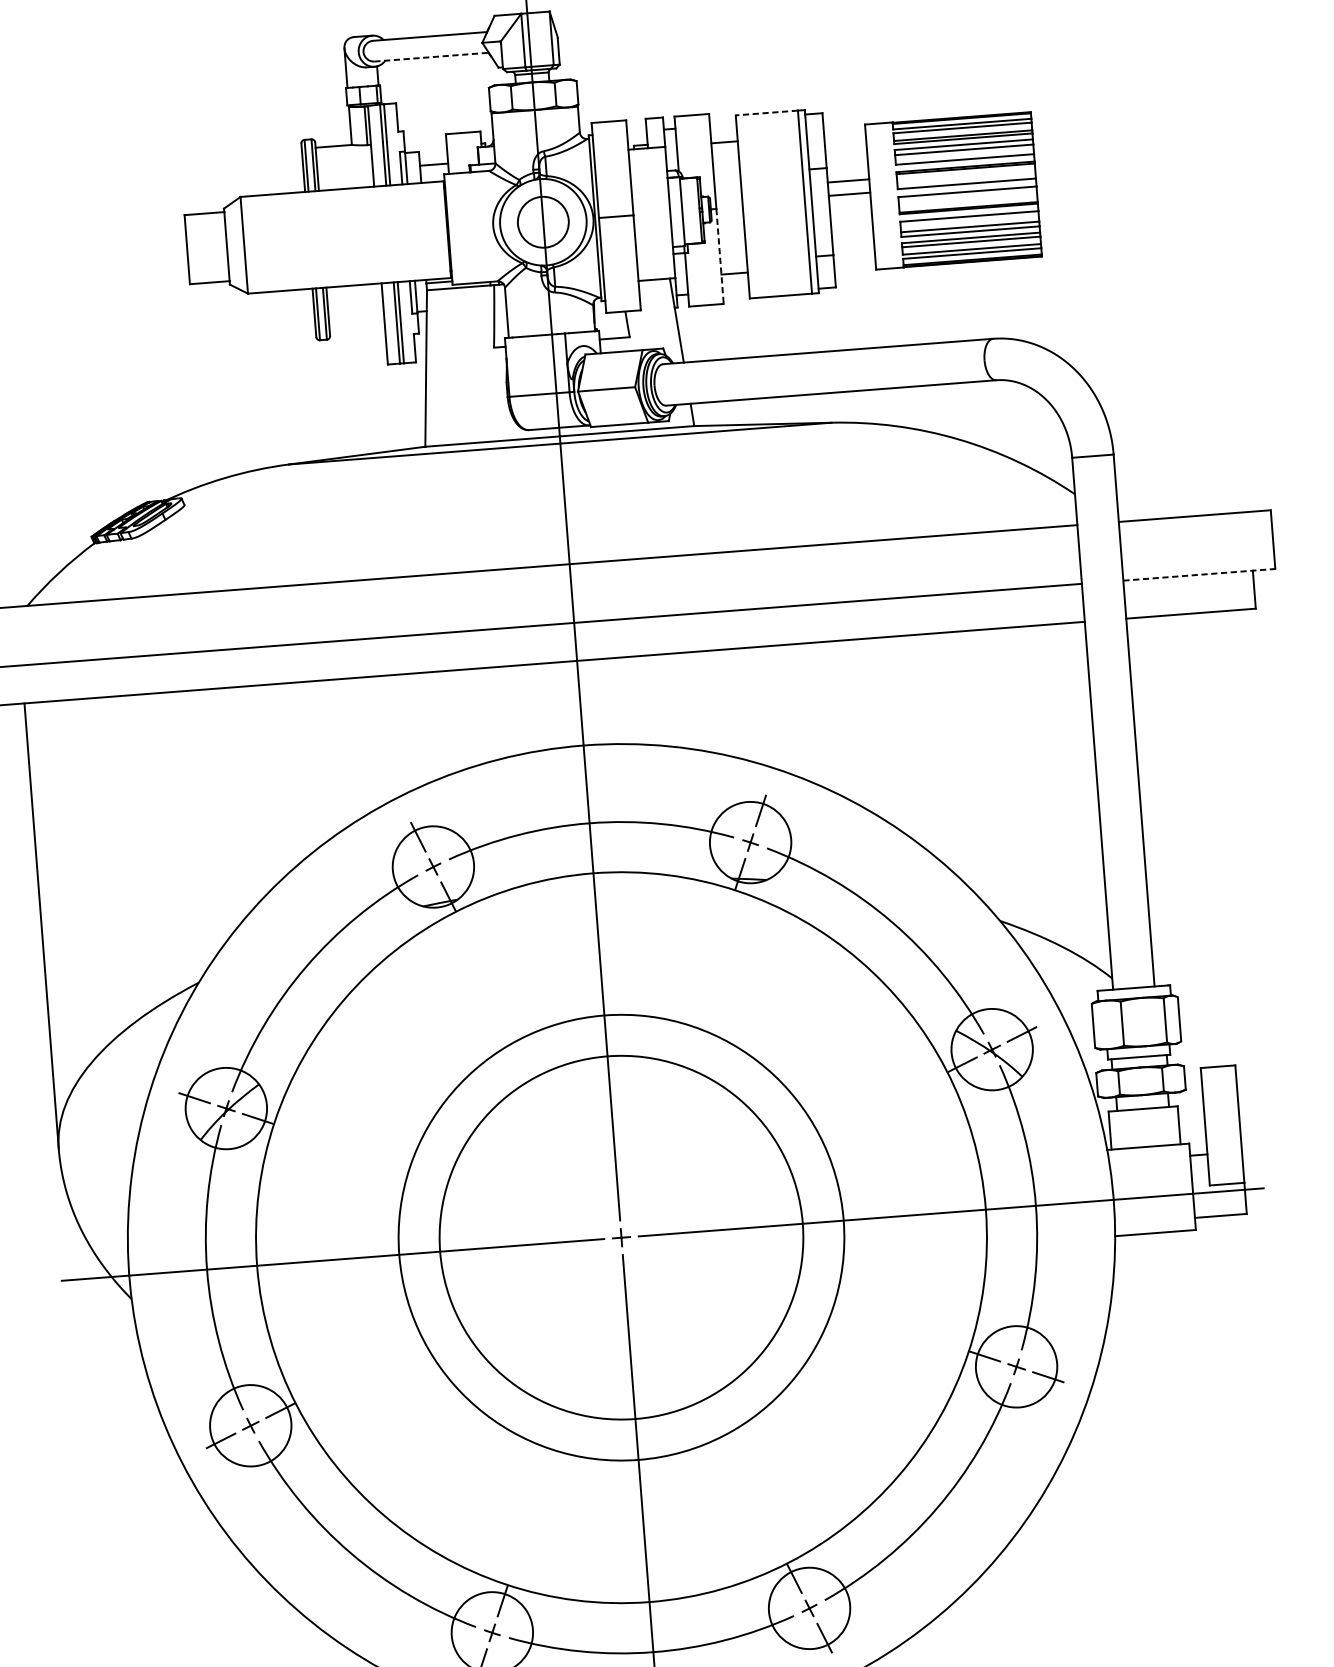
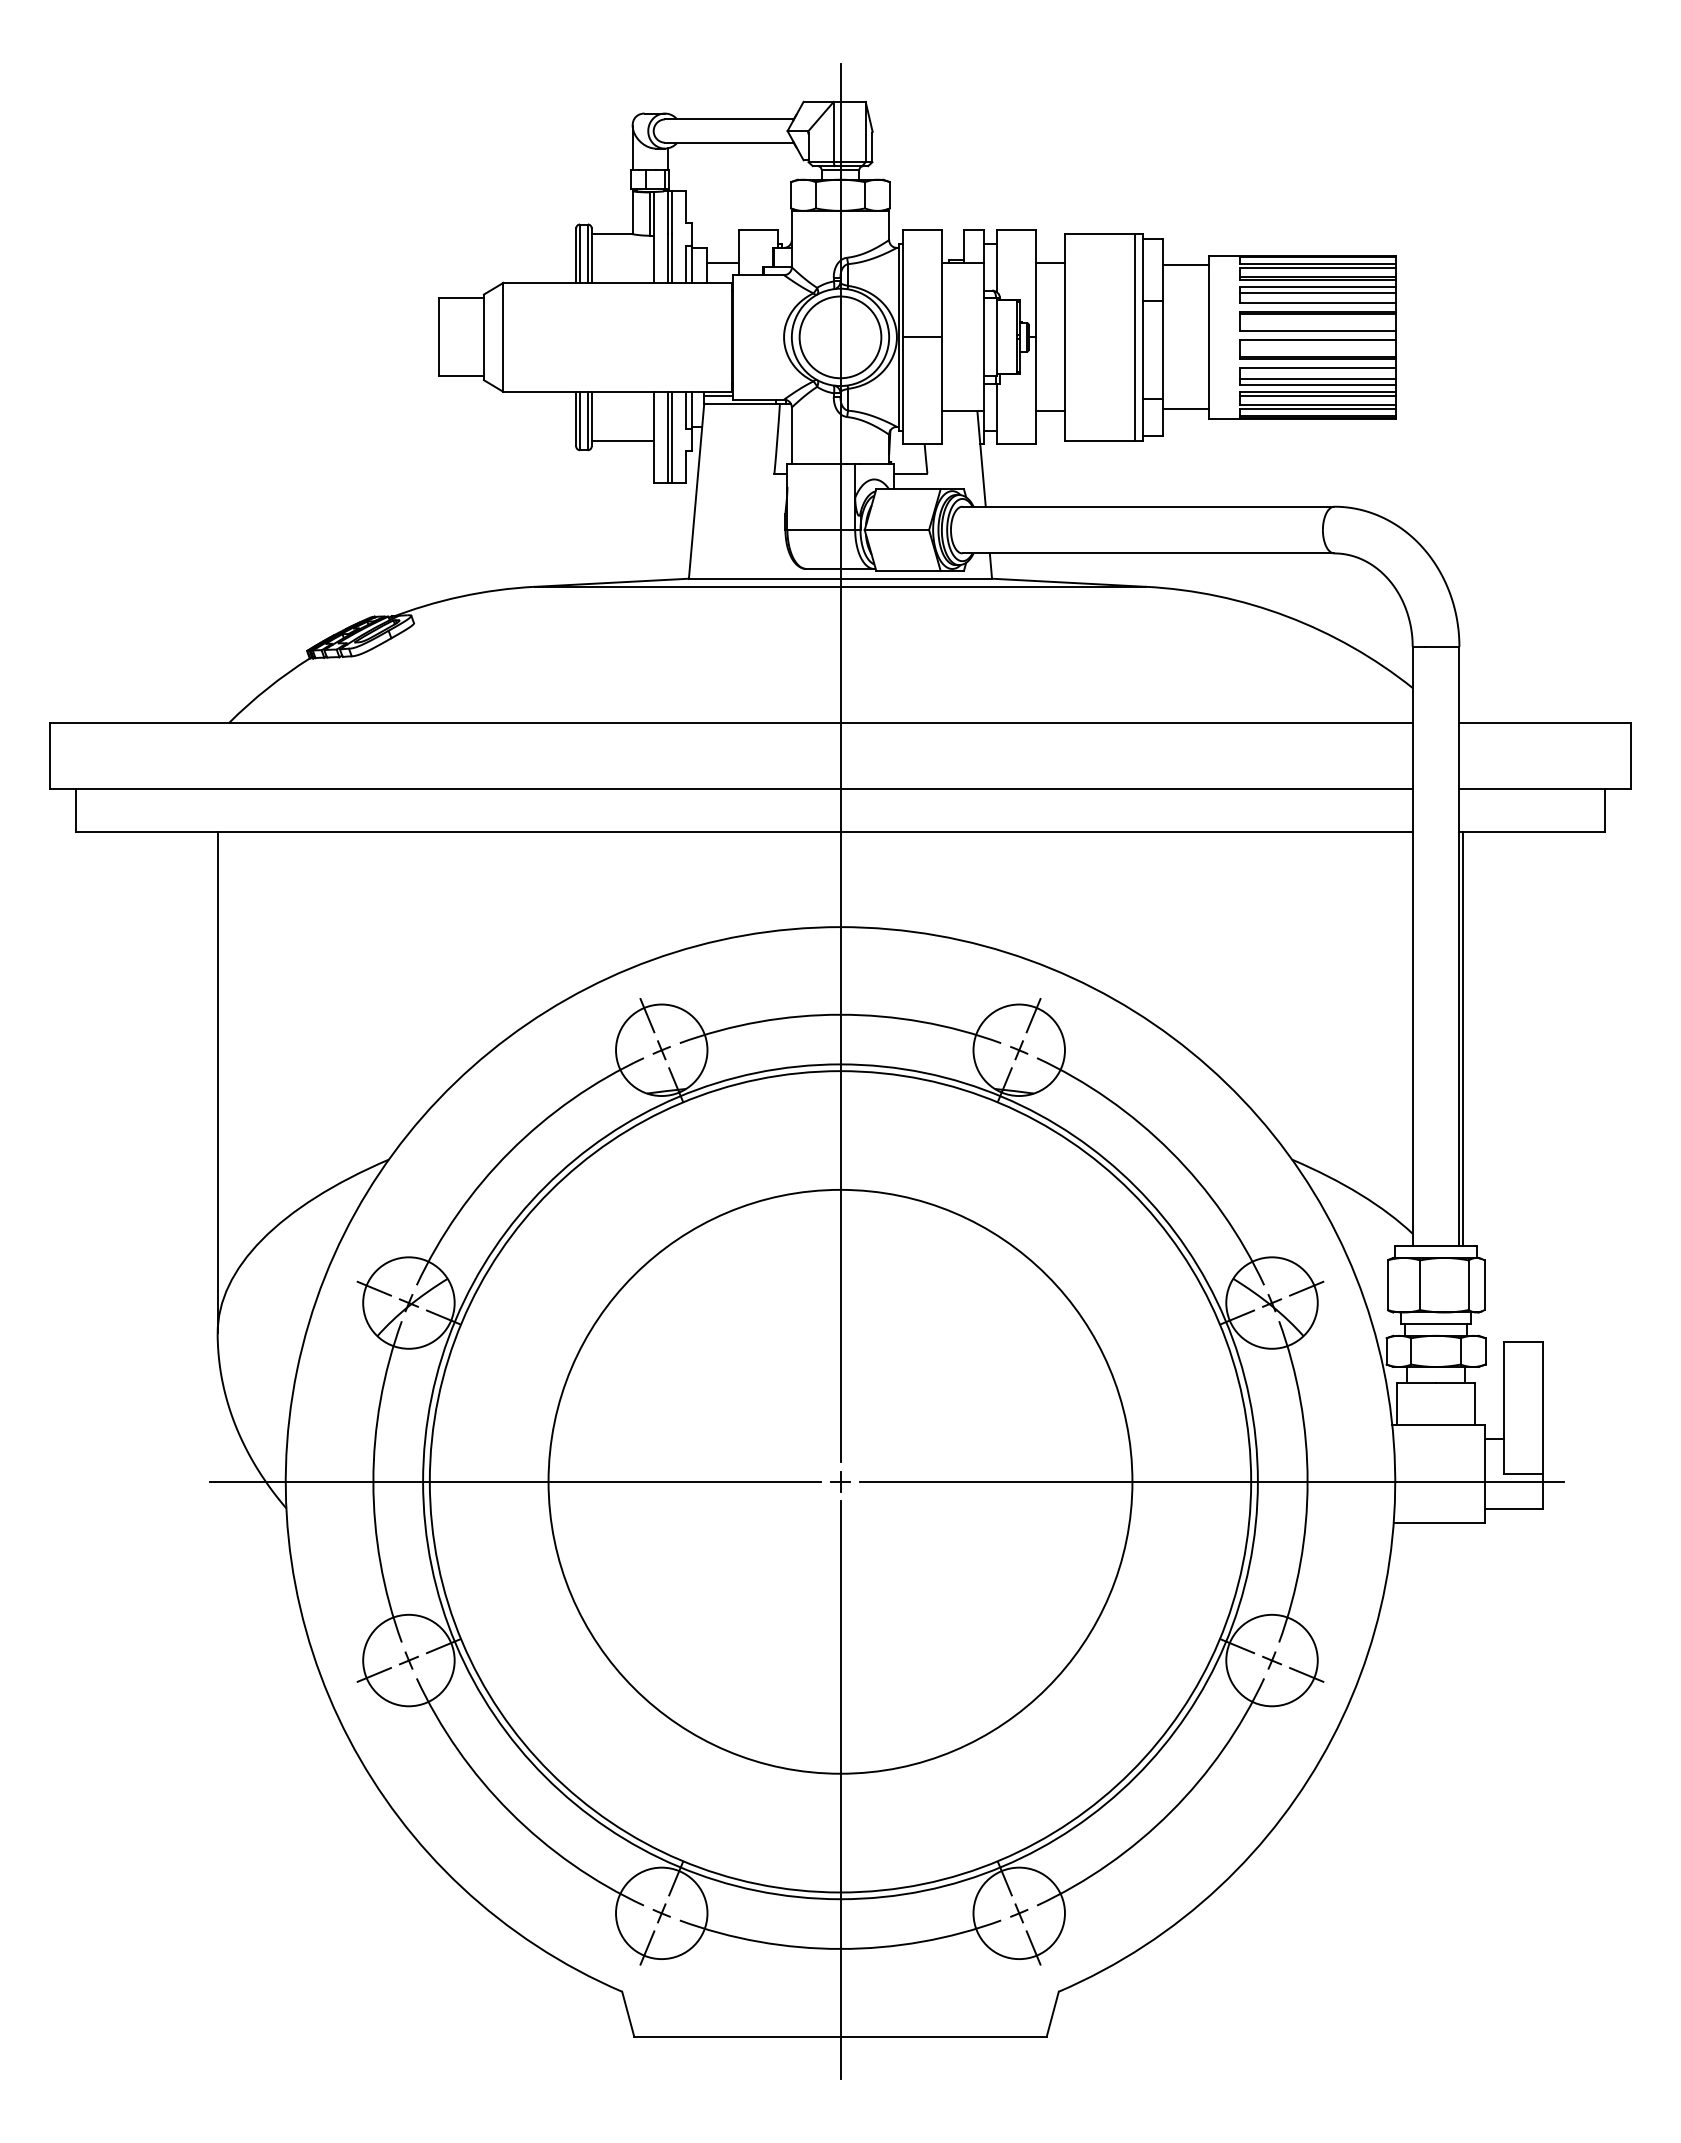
line: (431, 56) -> (729, 142), dashed -> solid
line: (766, 113) -> (1099, 234), dashed -> solid
line: (848, 181) -> (1185, 265), moved
line: (849, 194) -> (1185, 409), moved
circle: (543, 222) -> (840, 337), size x1.43
line: (720, 256) -> (1035, 390), dashed -> solid
line: (356, 328) -> (622, 440), added
line: (1199, 574) -> (1545, 788), dashed -> solid
line: (1144, 801) -> (1463, 1038), added
circle: (621, 1237) -> (840, 1481), size x1.43
circle: (621, 1237) -> (840, 1481), size x1.67

